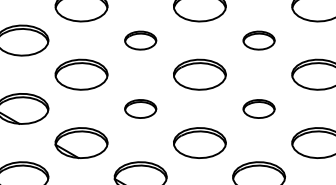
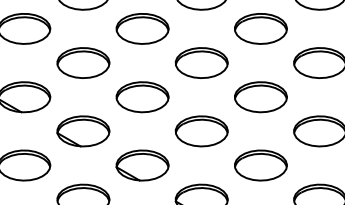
part: (140, 40) -> (142, 28), size x1.67
part: (258, 40) -> (260, 28), size x1.67
part: (140, 109) -> (142, 97), size x1.67
part: (258, 109) -> (260, 97), size x1.67

